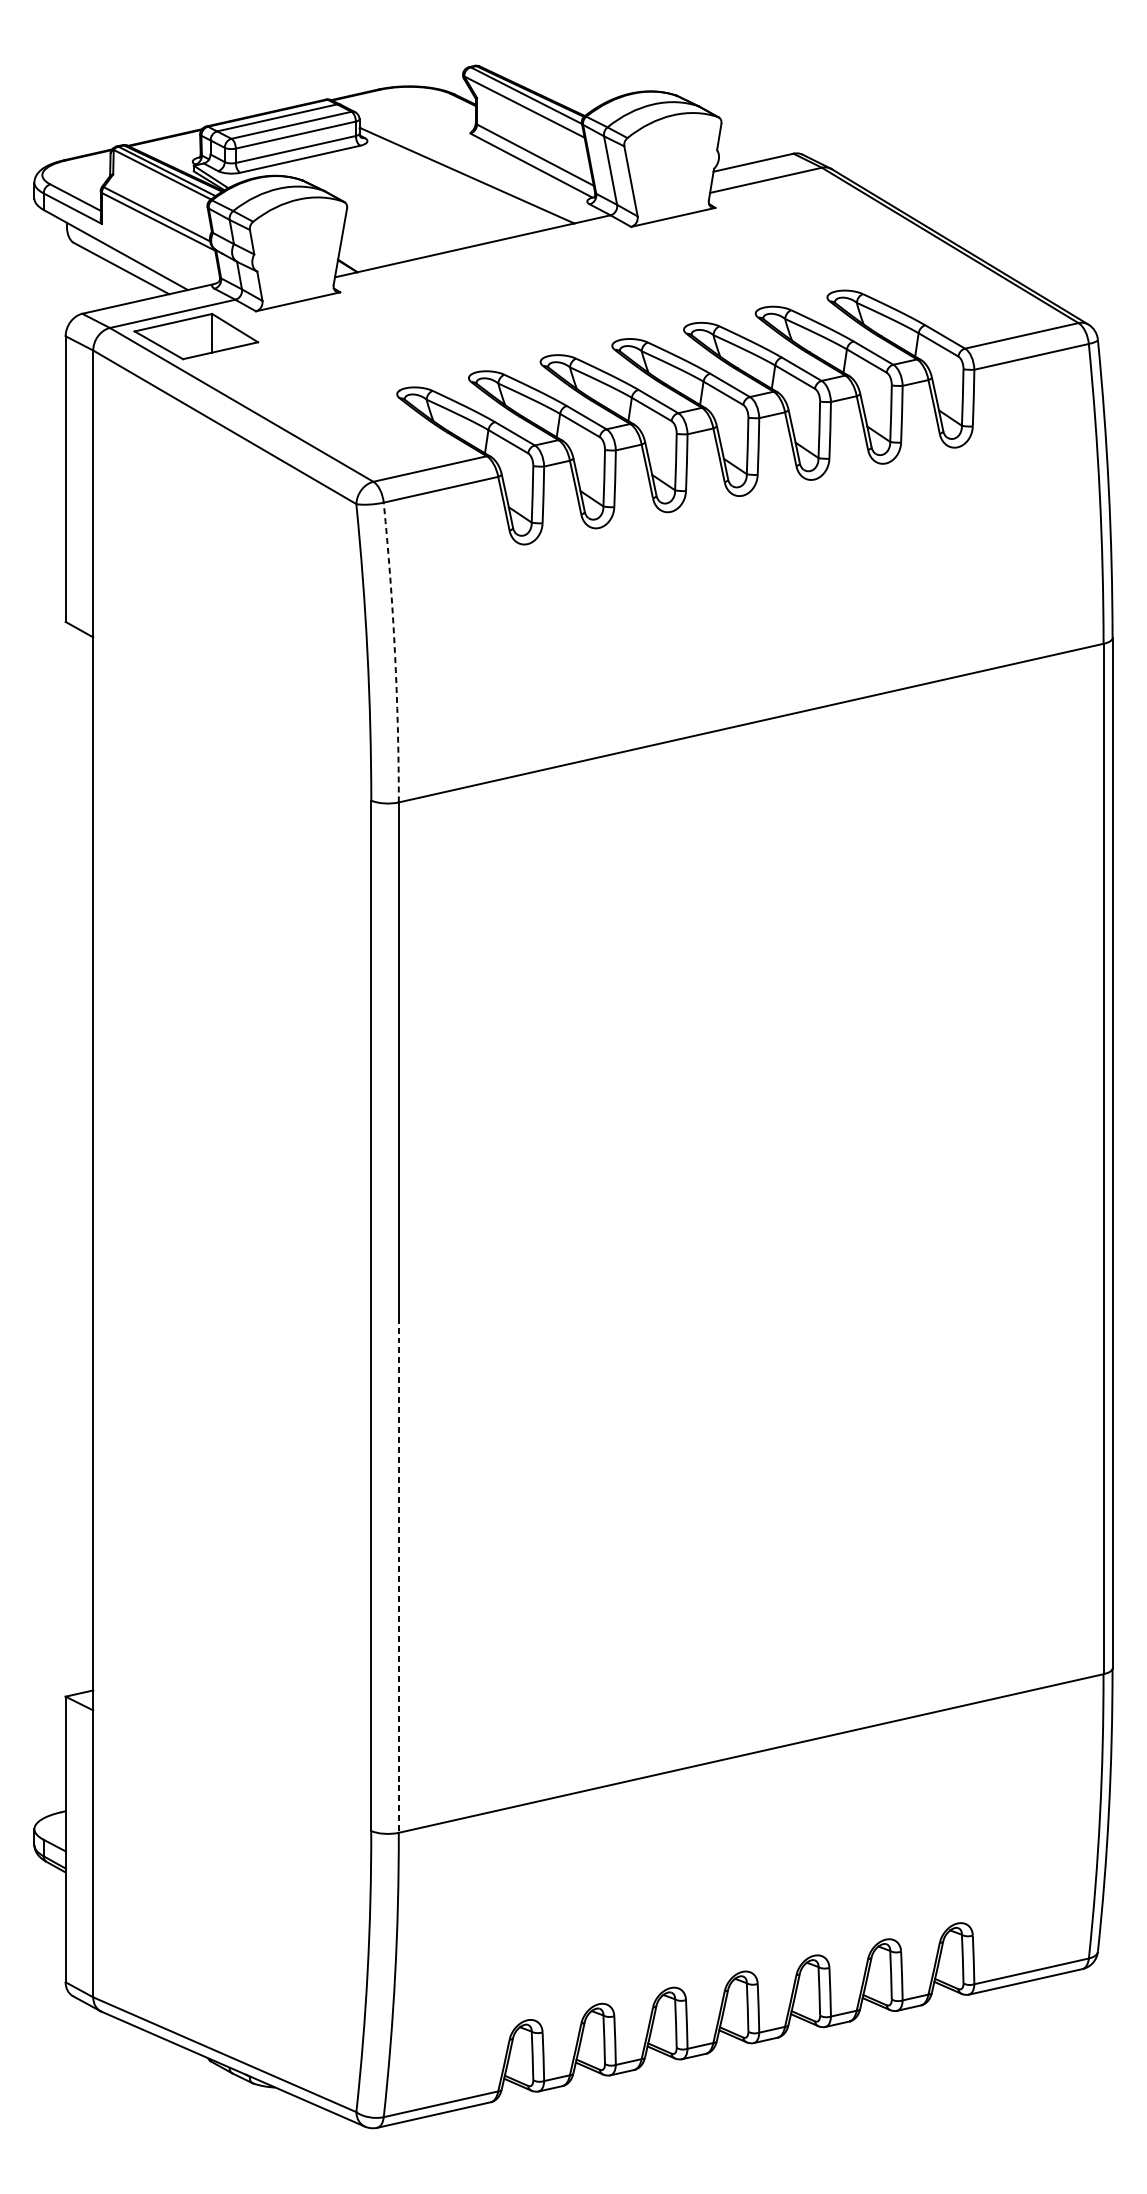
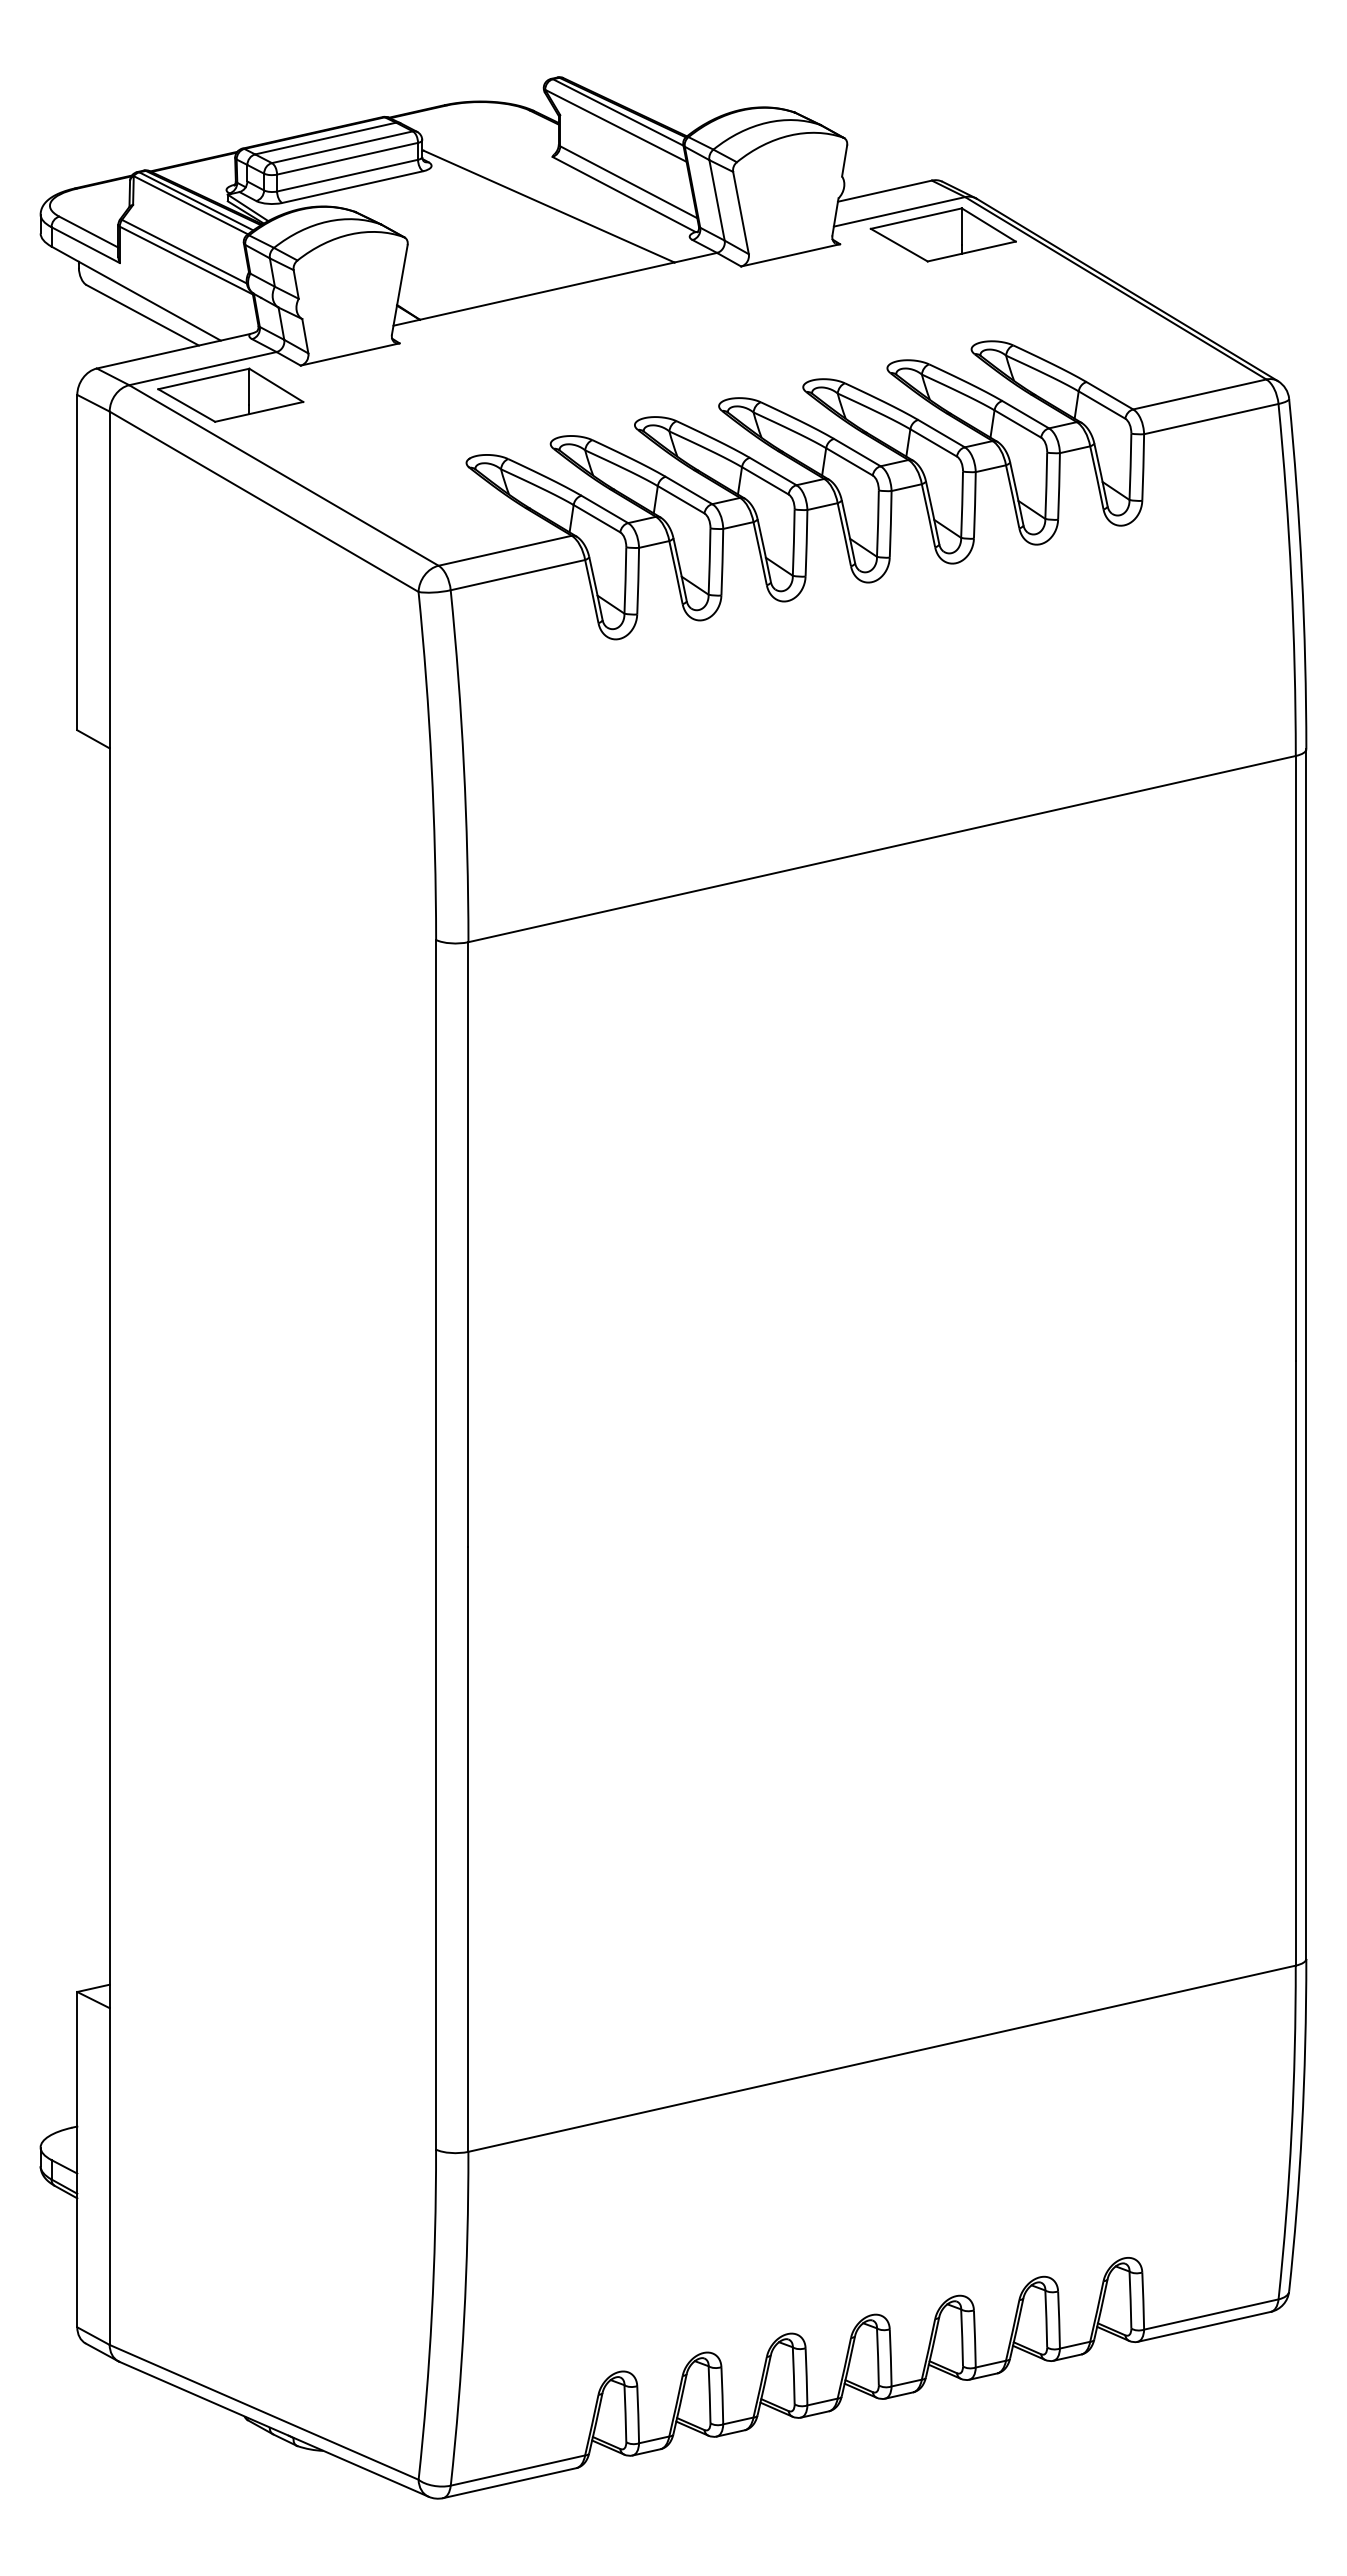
part: (802, 199) -> (942, 234), added
arc: (394, 652) -> (463, 766), dashed -> solid
line: (398, 1575) -> (468, 1849), dashed -> solid

